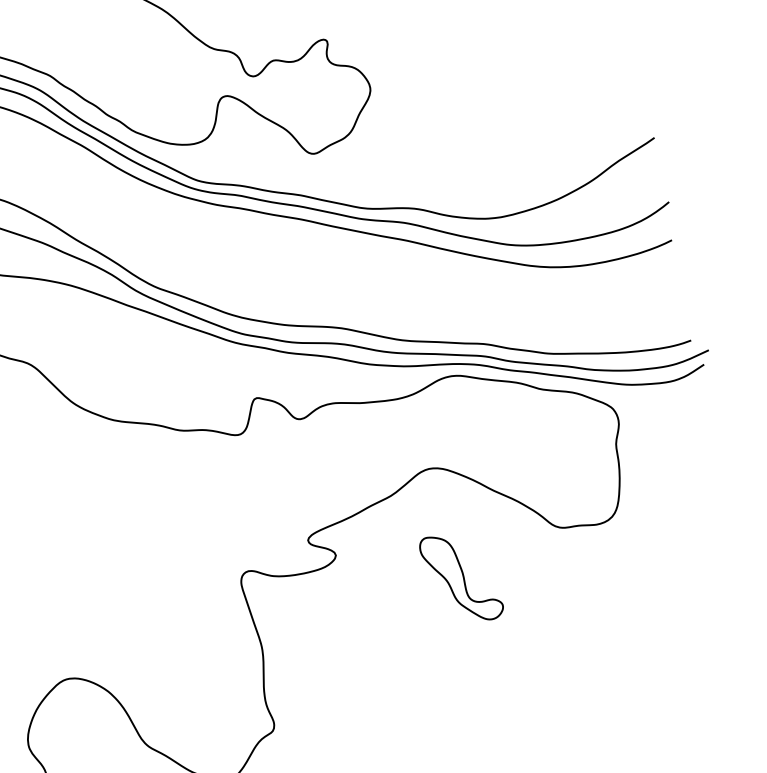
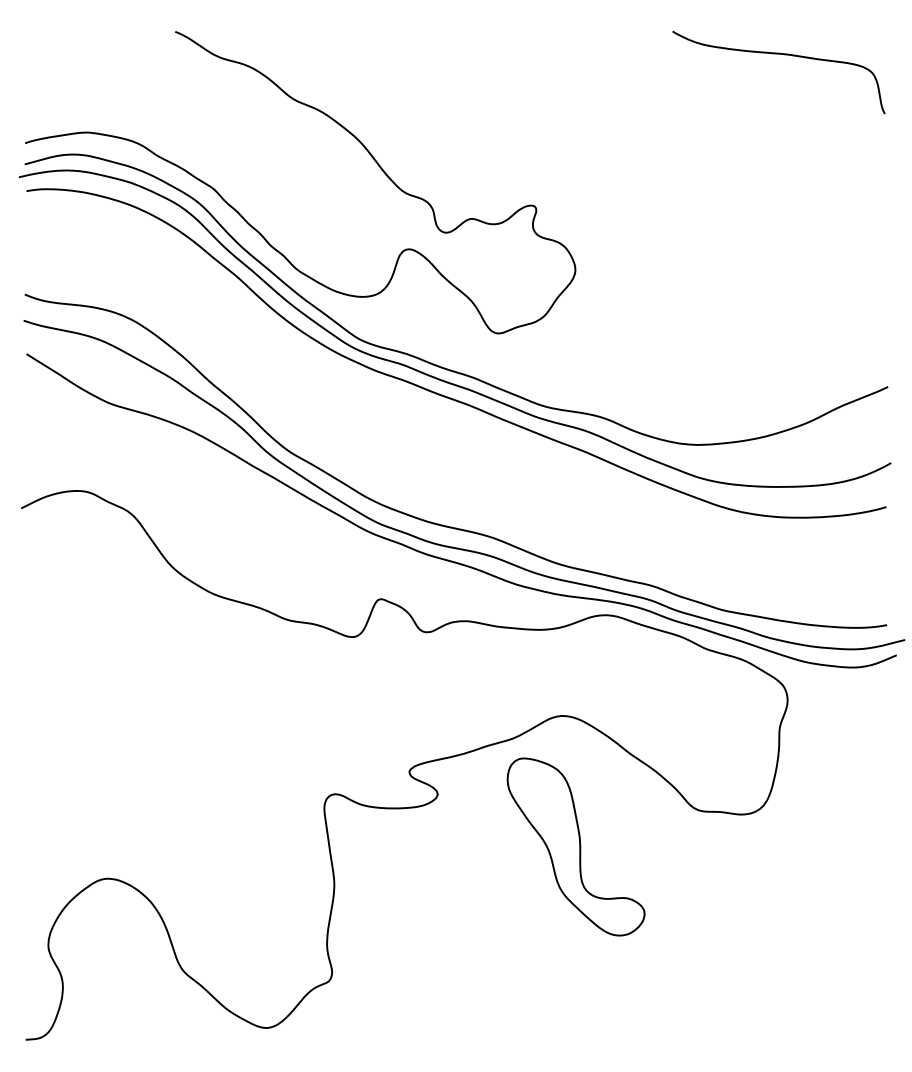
part: (461, 577) -> (575, 846), size x1.67

